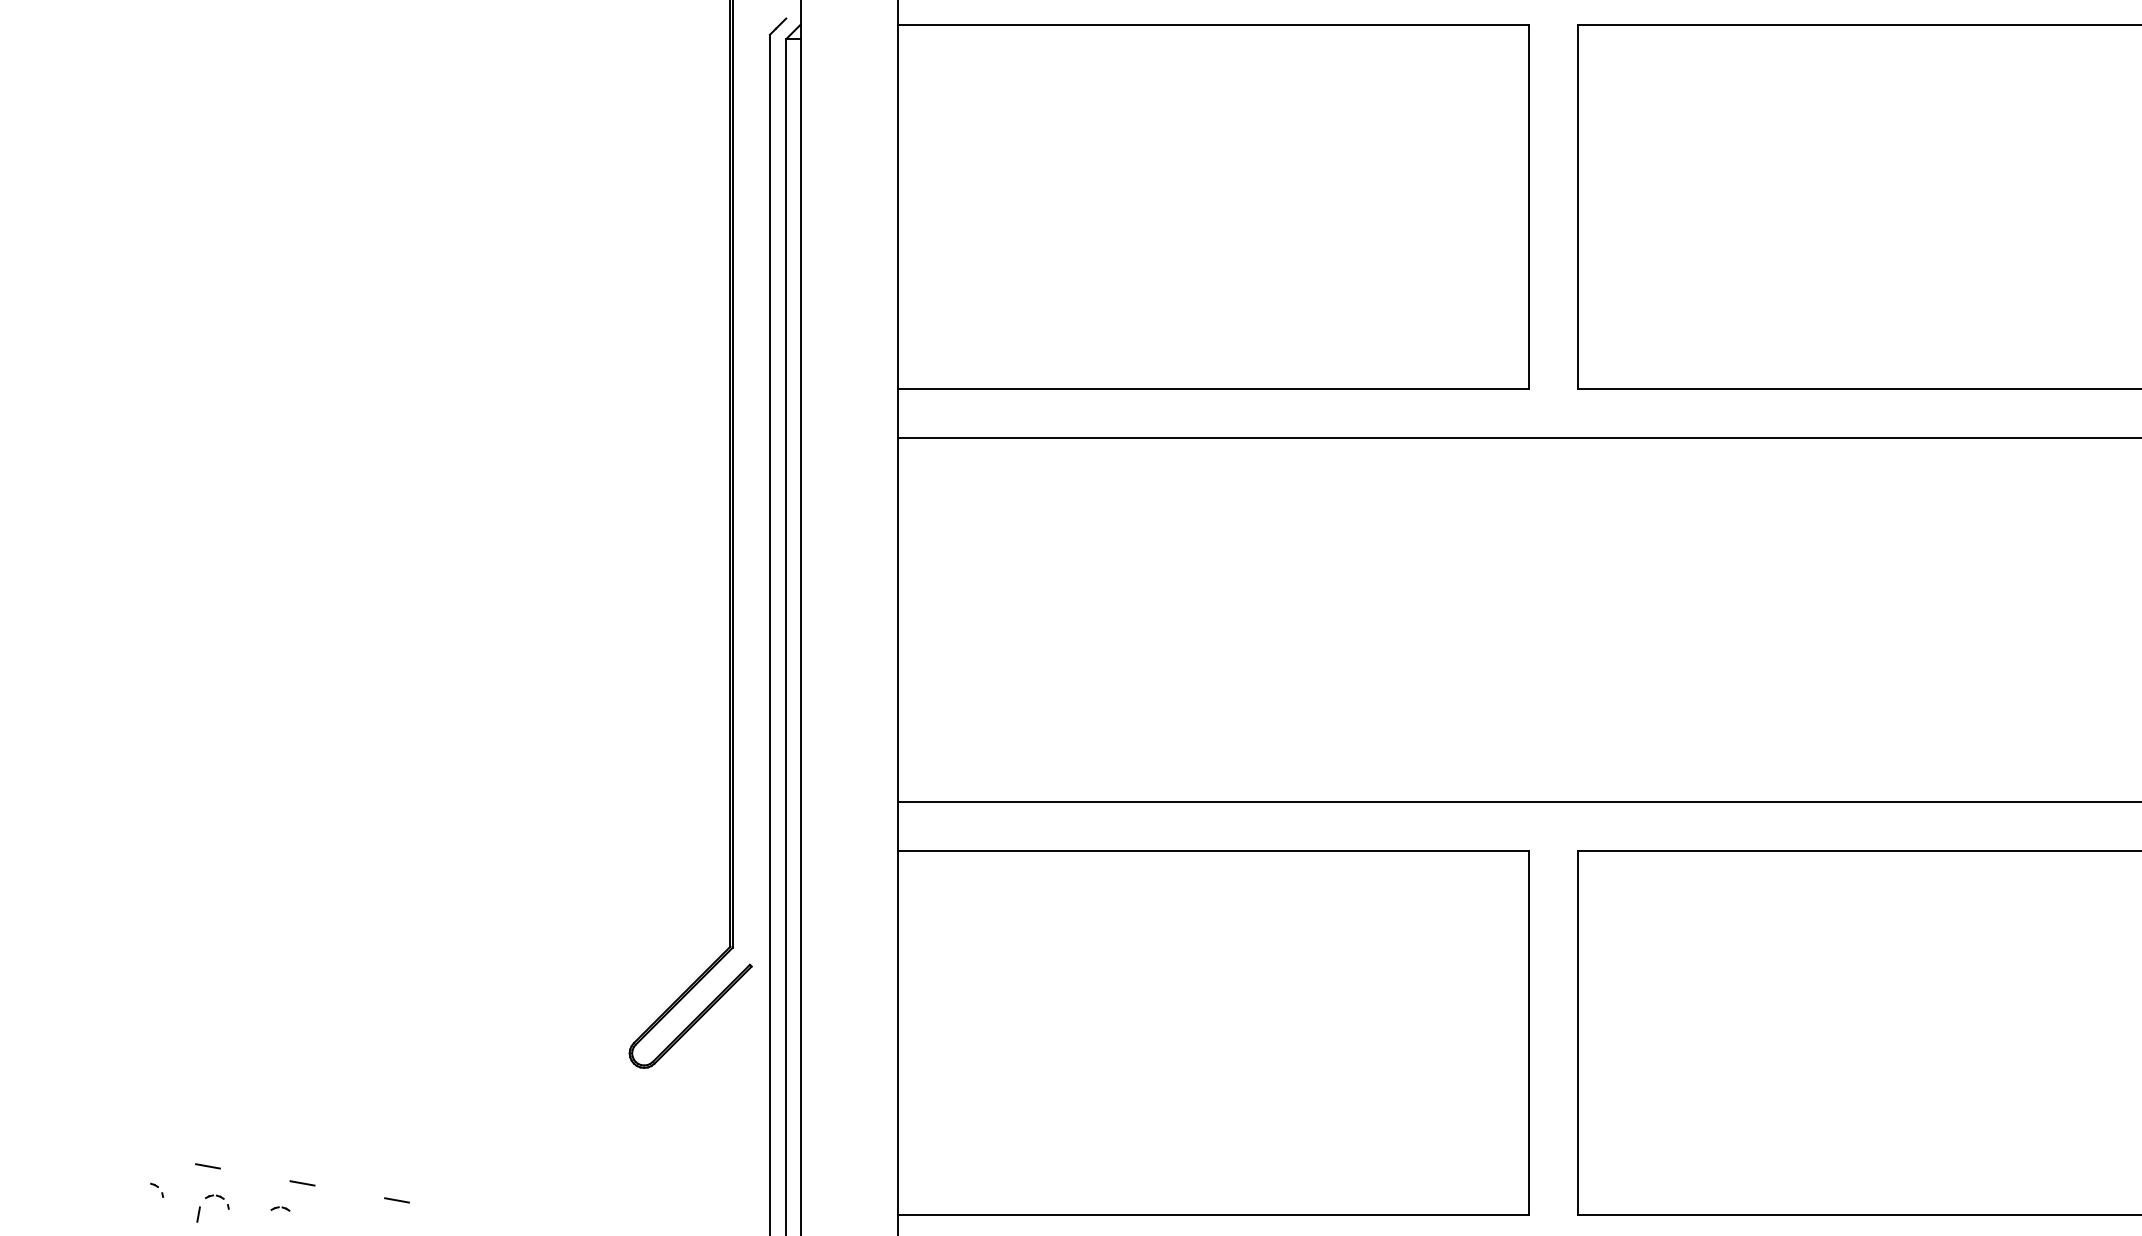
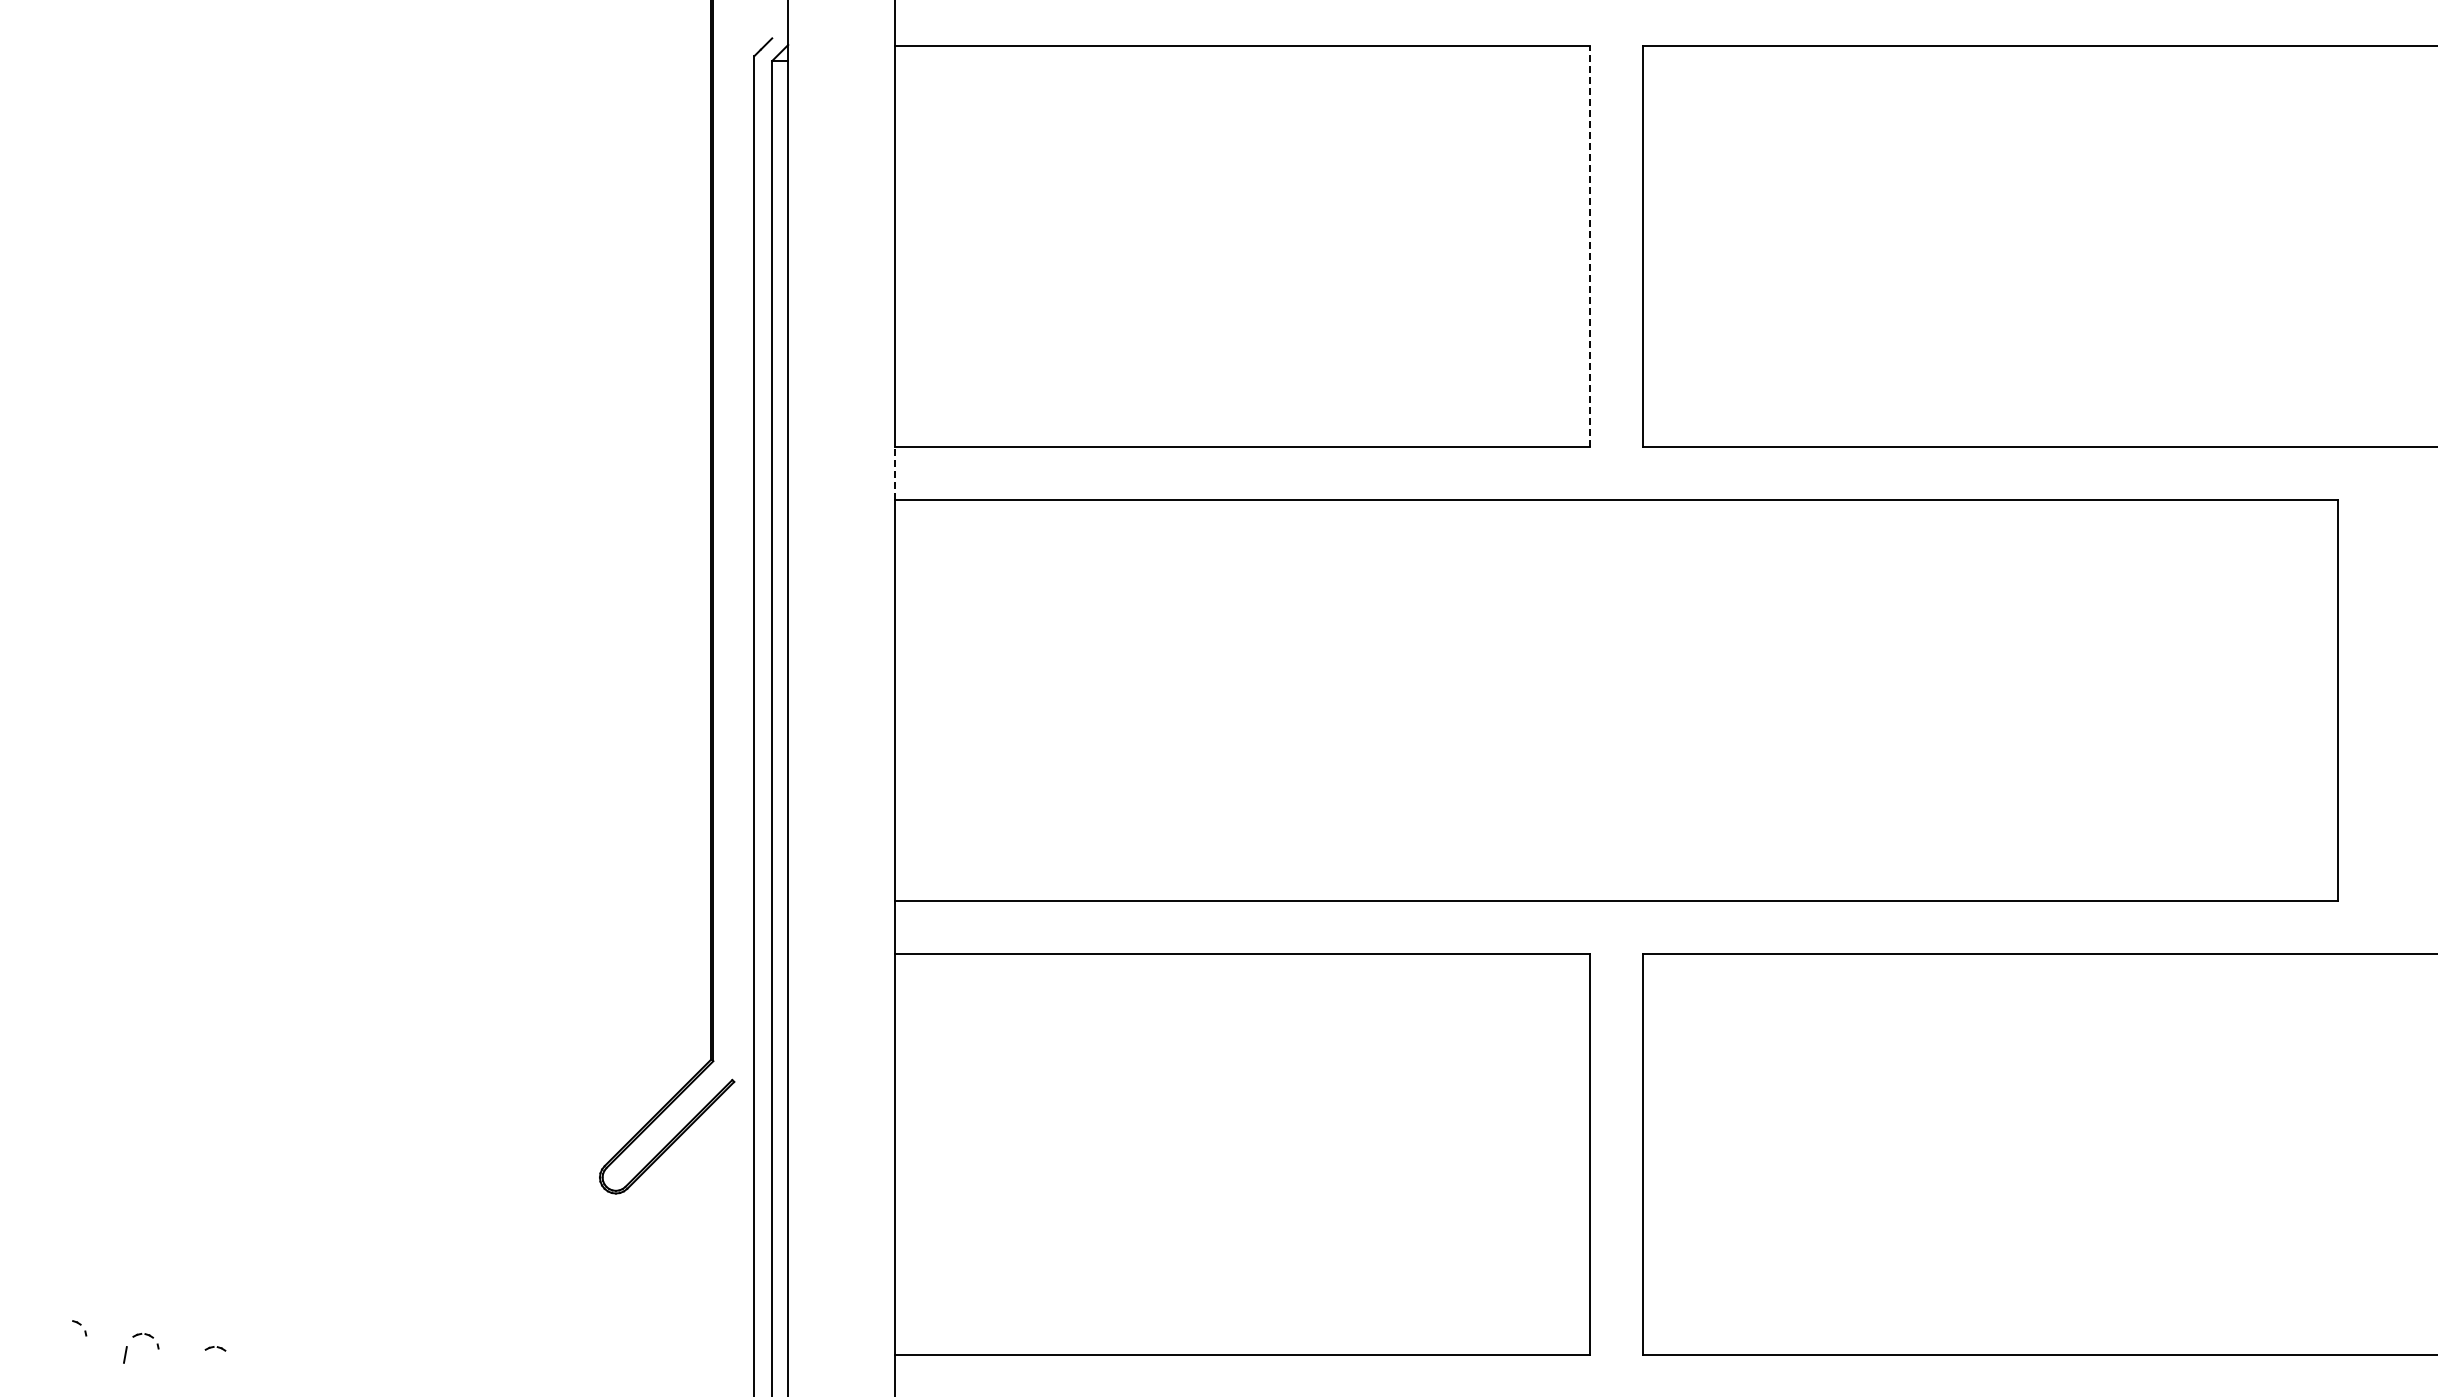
line: (1528, 206) -> (1589, 245), solid -> dashed
line: (898, 413) -> (895, 473), solid -> dashed
line: (207, 1166) -> (135, 1301), removed
line: (302, 1183) -> (239, 1320), removed
line: (396, 1199) -> (343, 1338), removed

